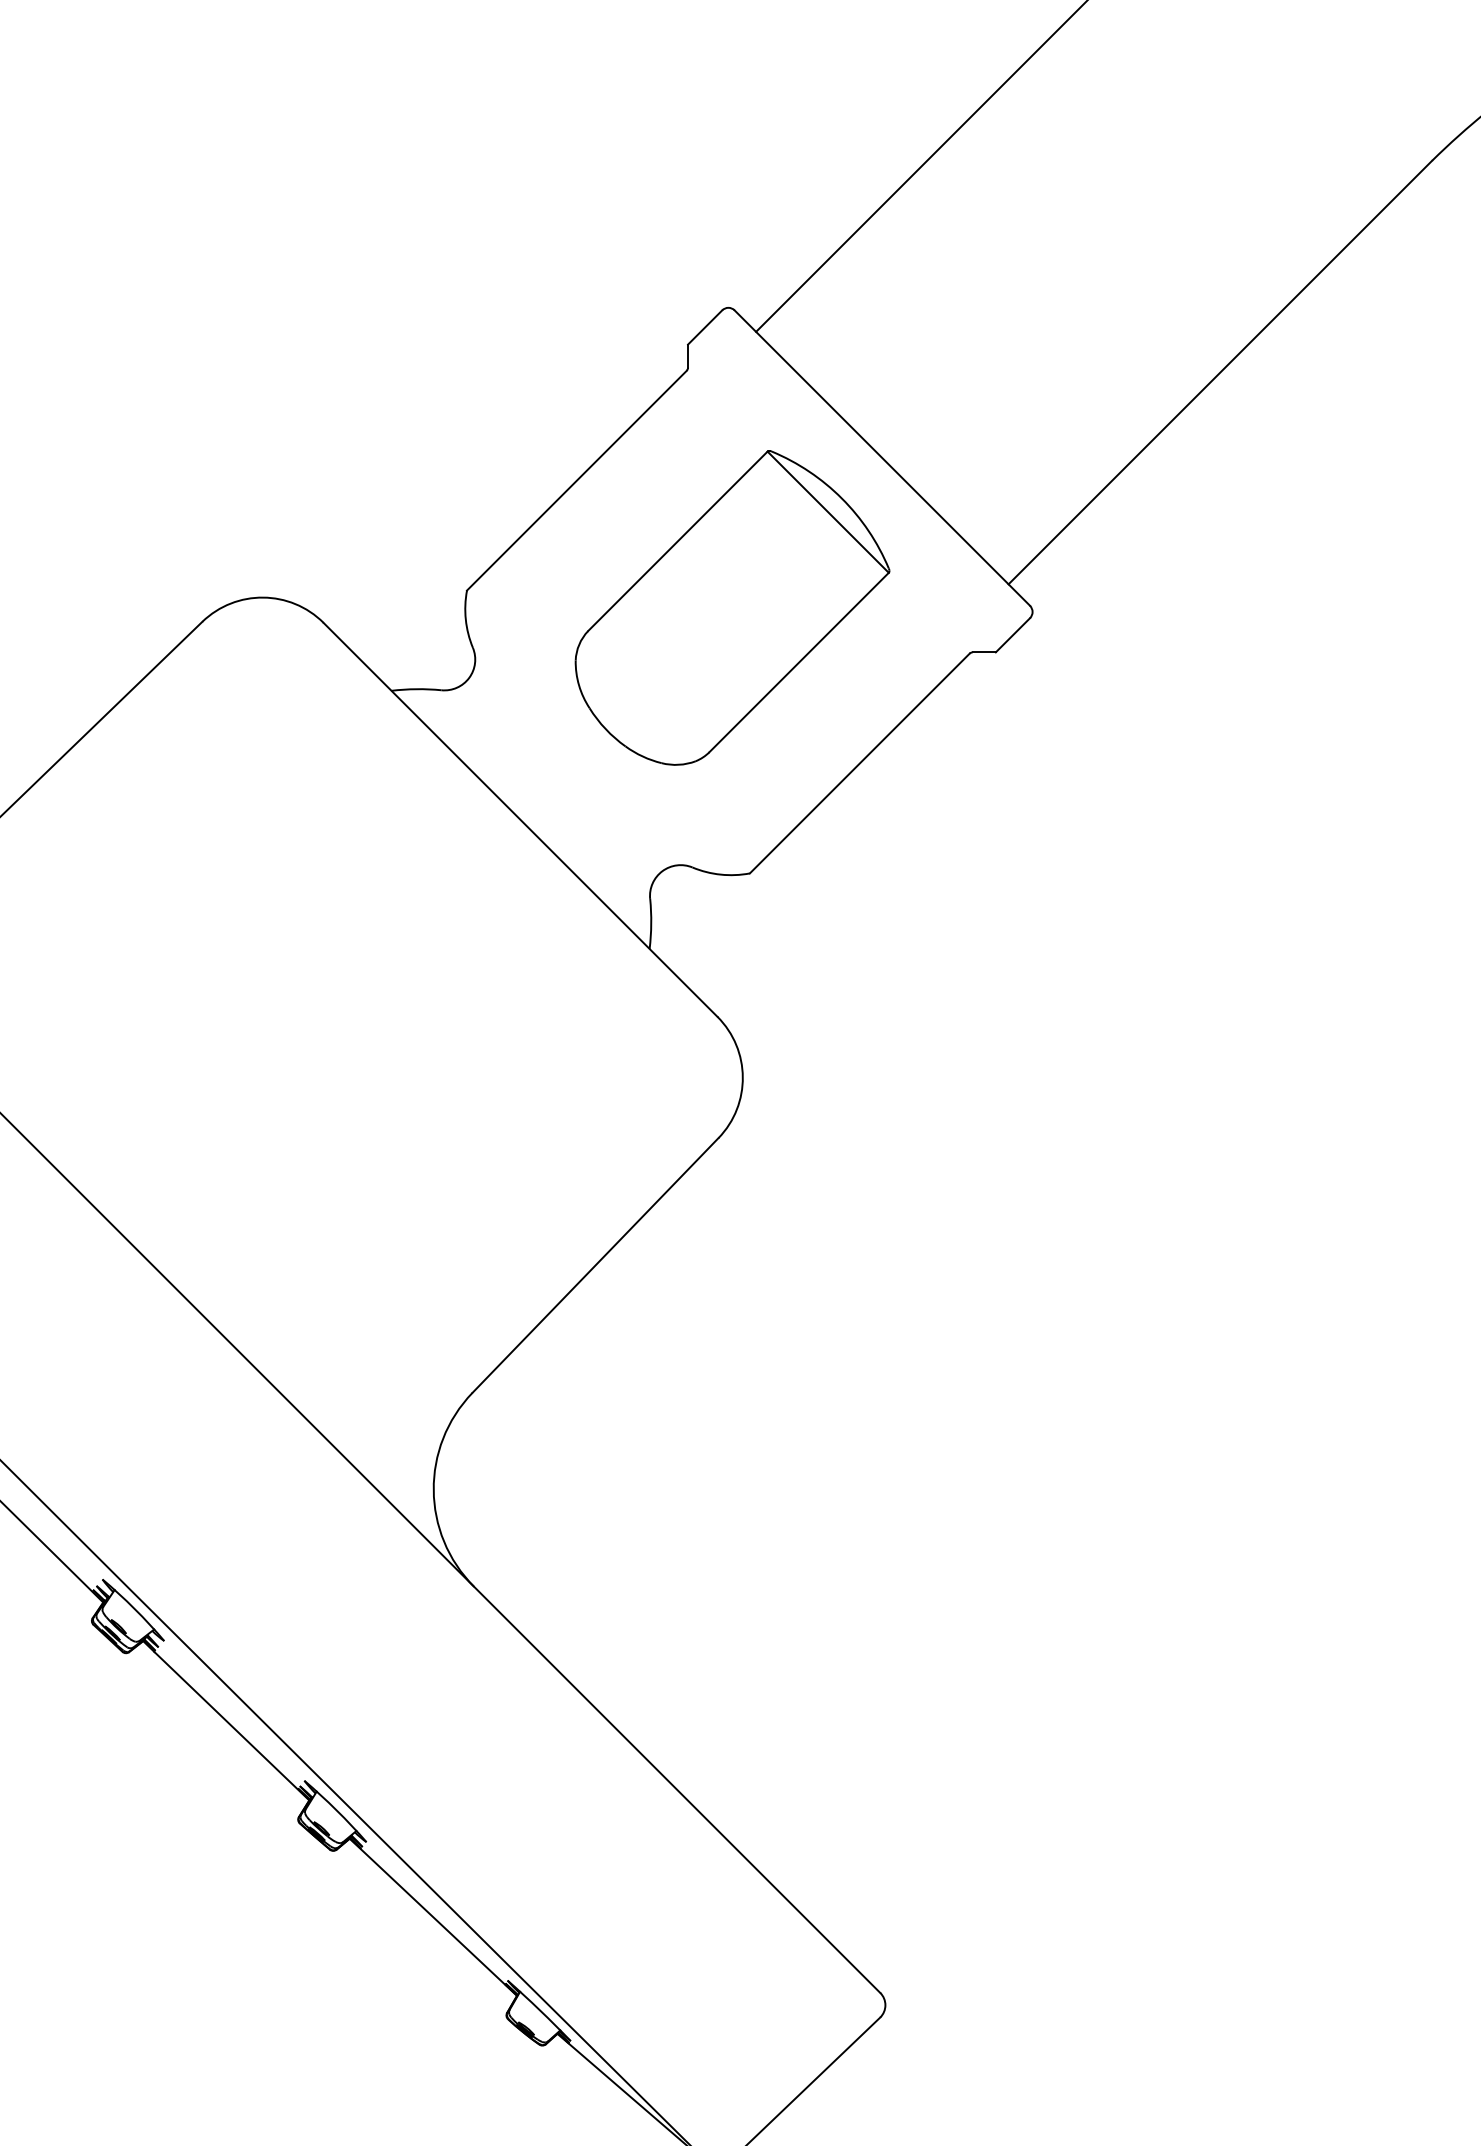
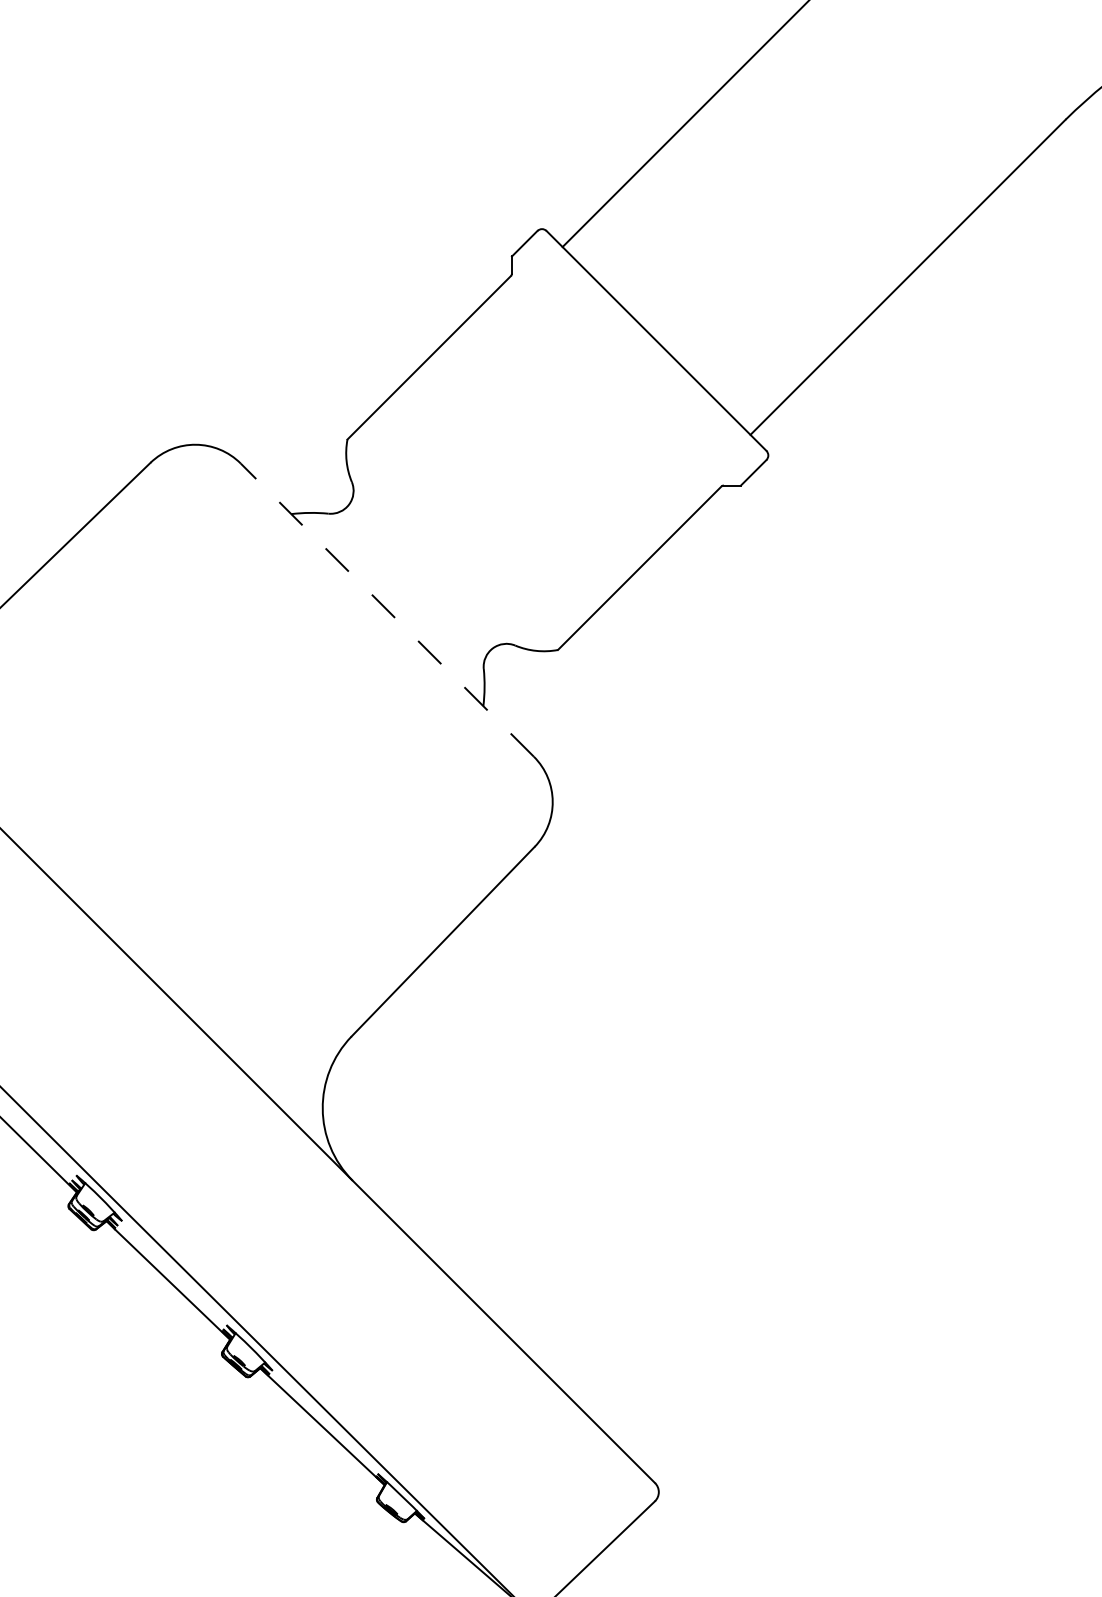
part: (732, 607) -> (545, 452), removed
line: (520, 819) -> (387, 609), solid -> dashed

